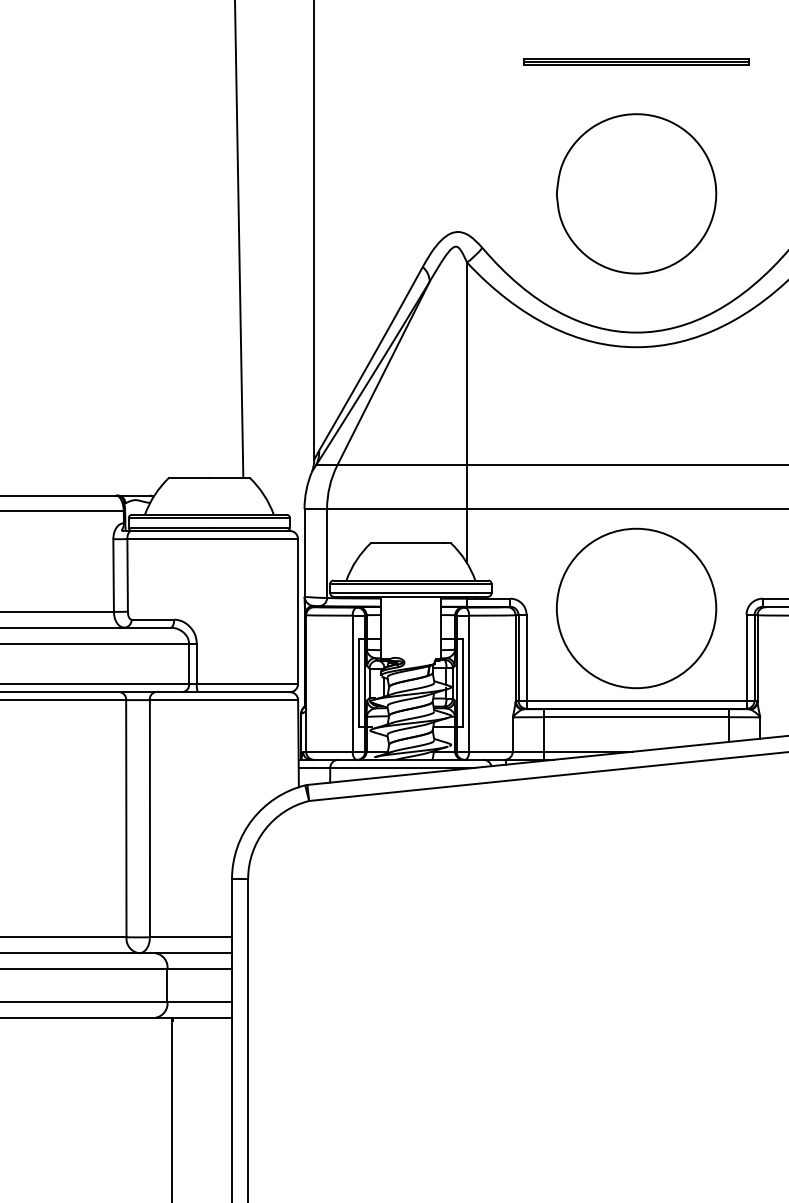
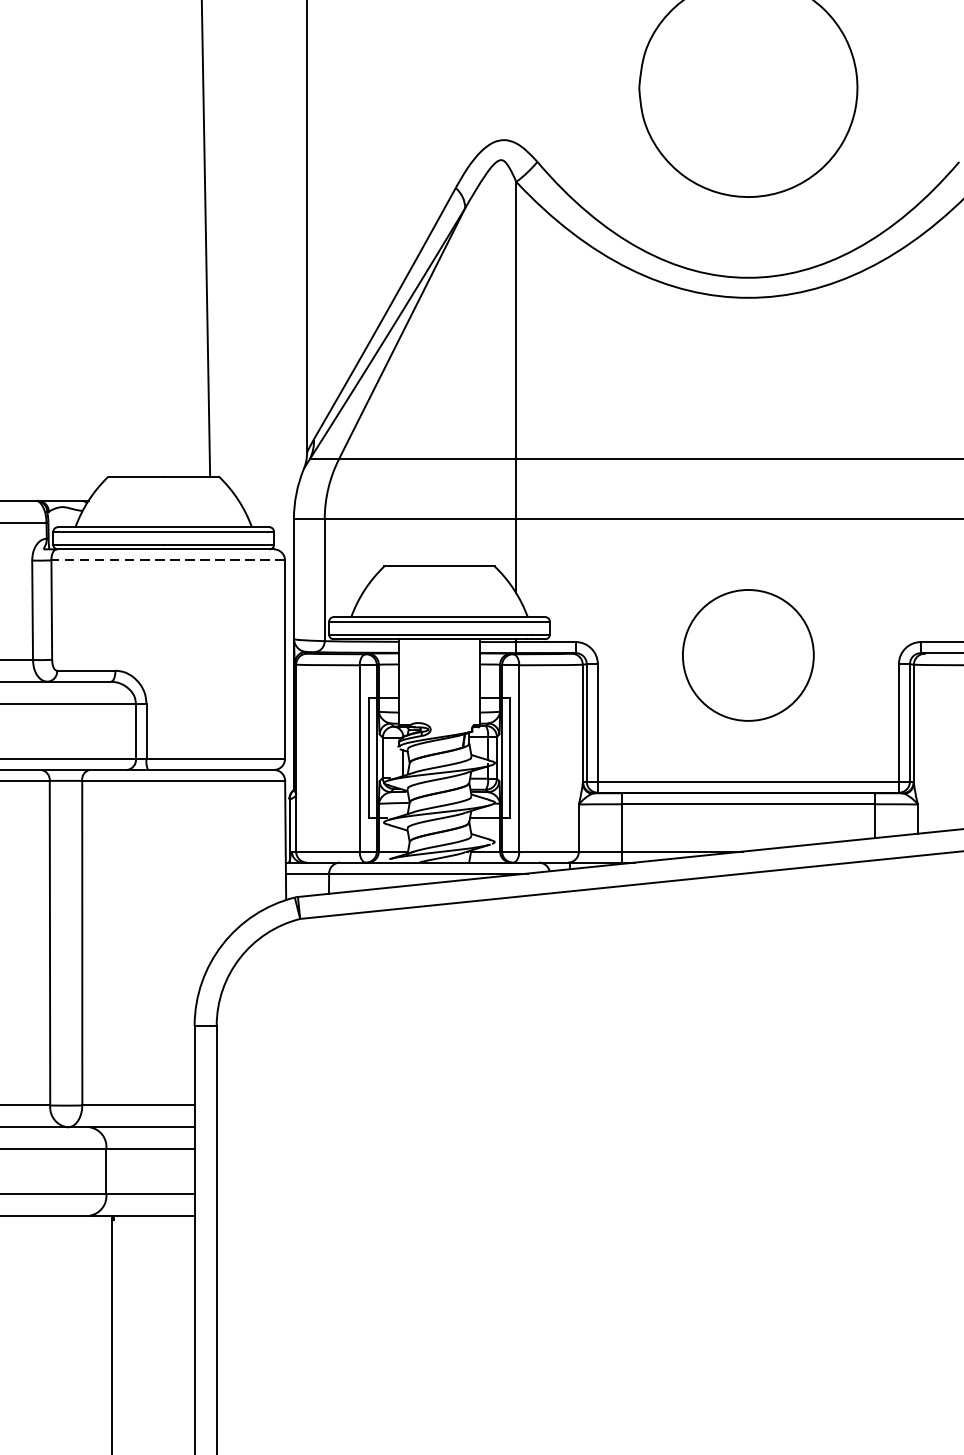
line: (212, 539) -> (167, 561), solid -> dashed
circle: (636, 608) -> (748, 655), size x0.6

